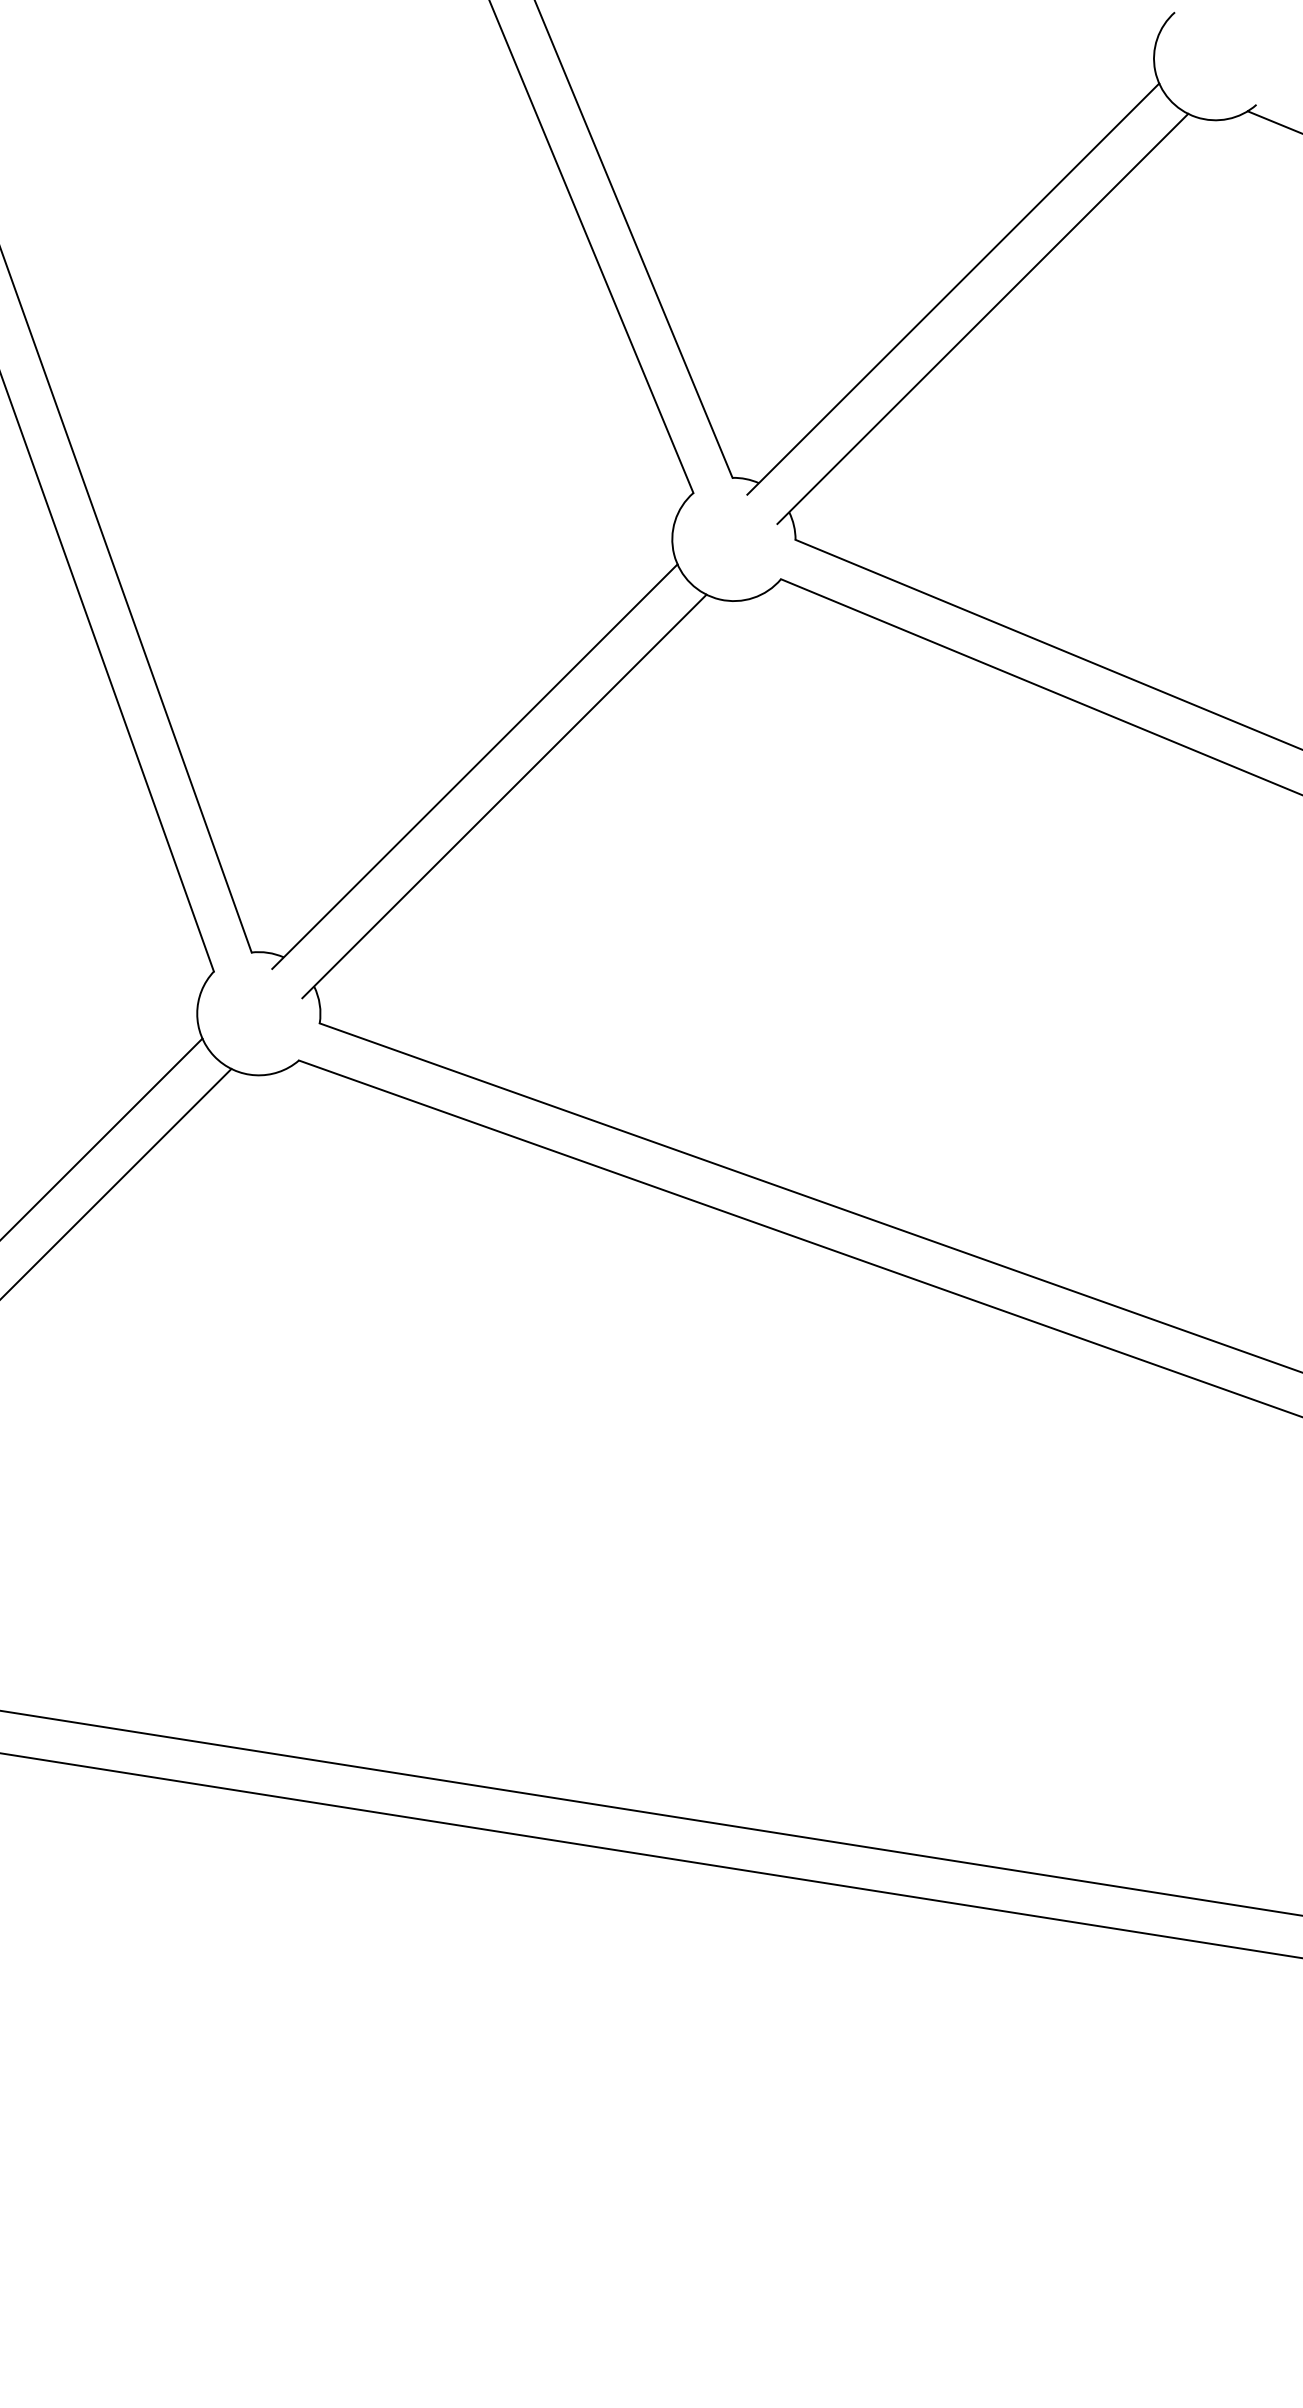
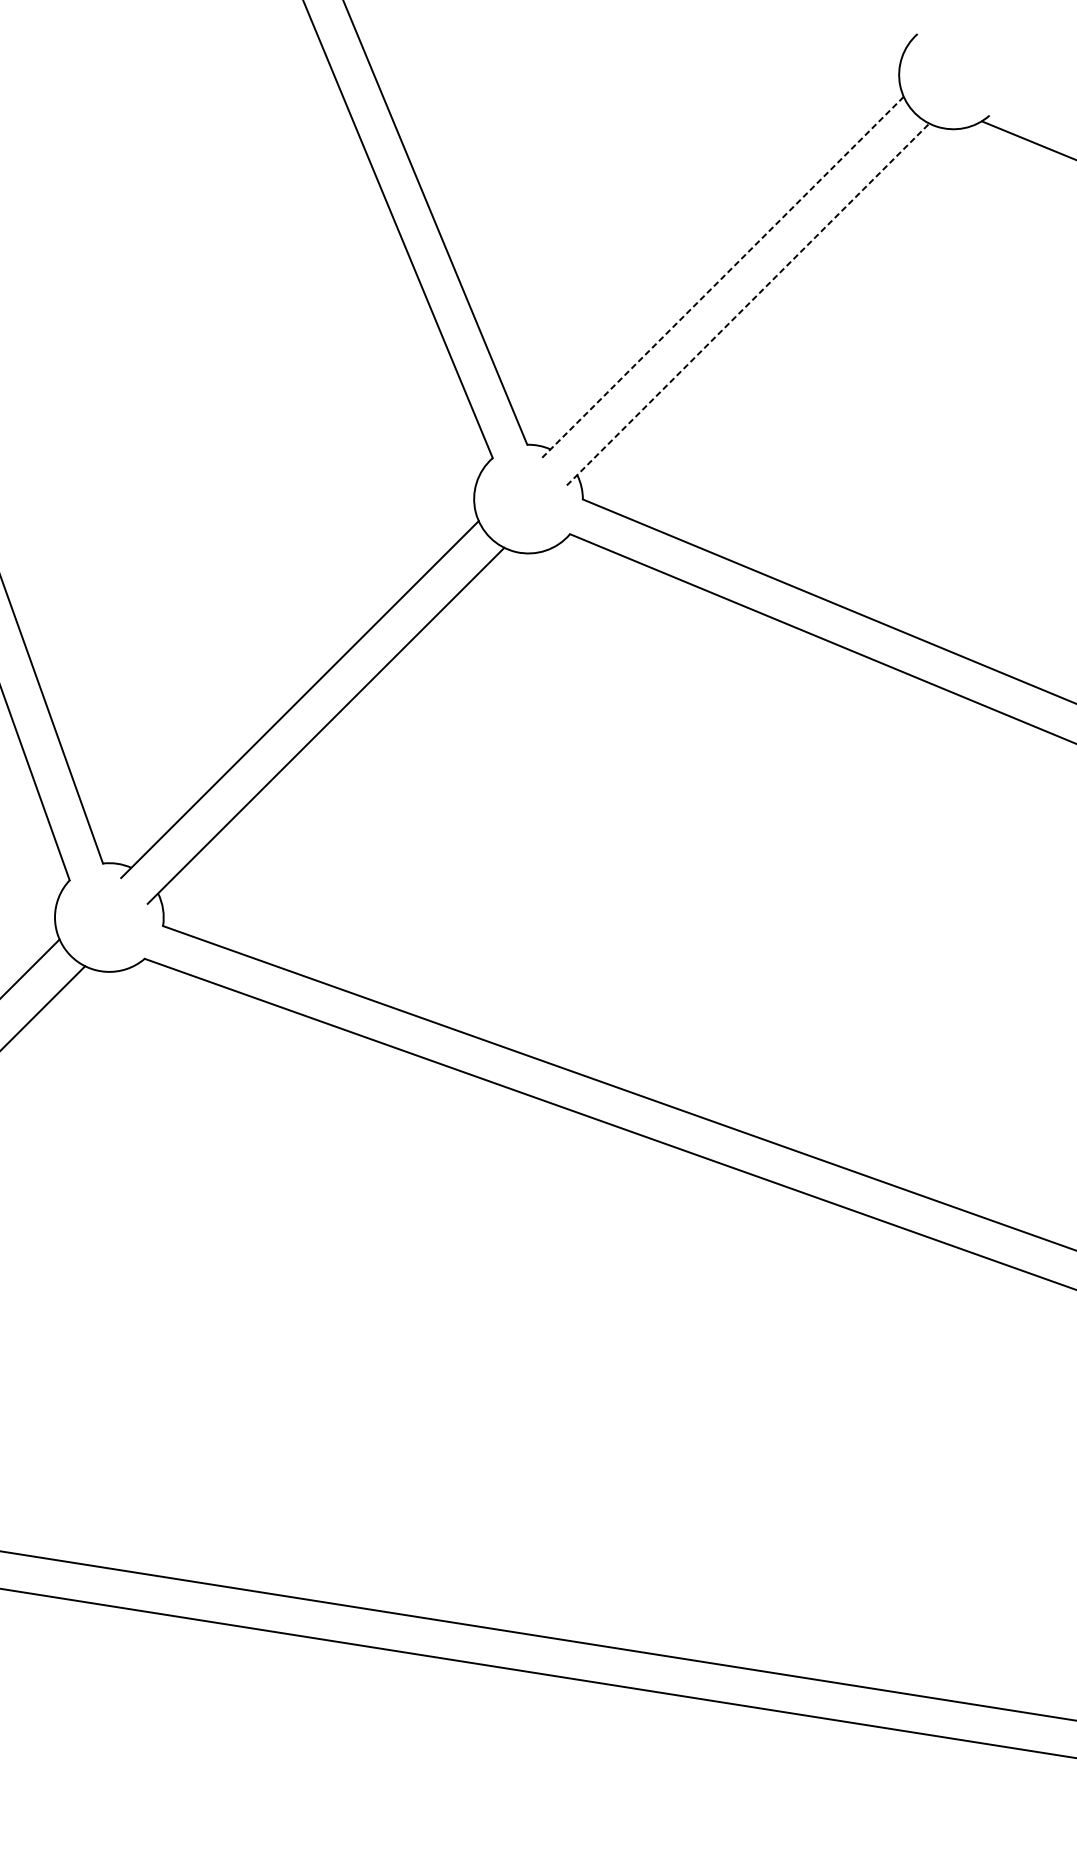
line: (953, 289) -> (722, 278), solid -> dashed
line: (983, 318) -> (748, 304), solid -> dashed

